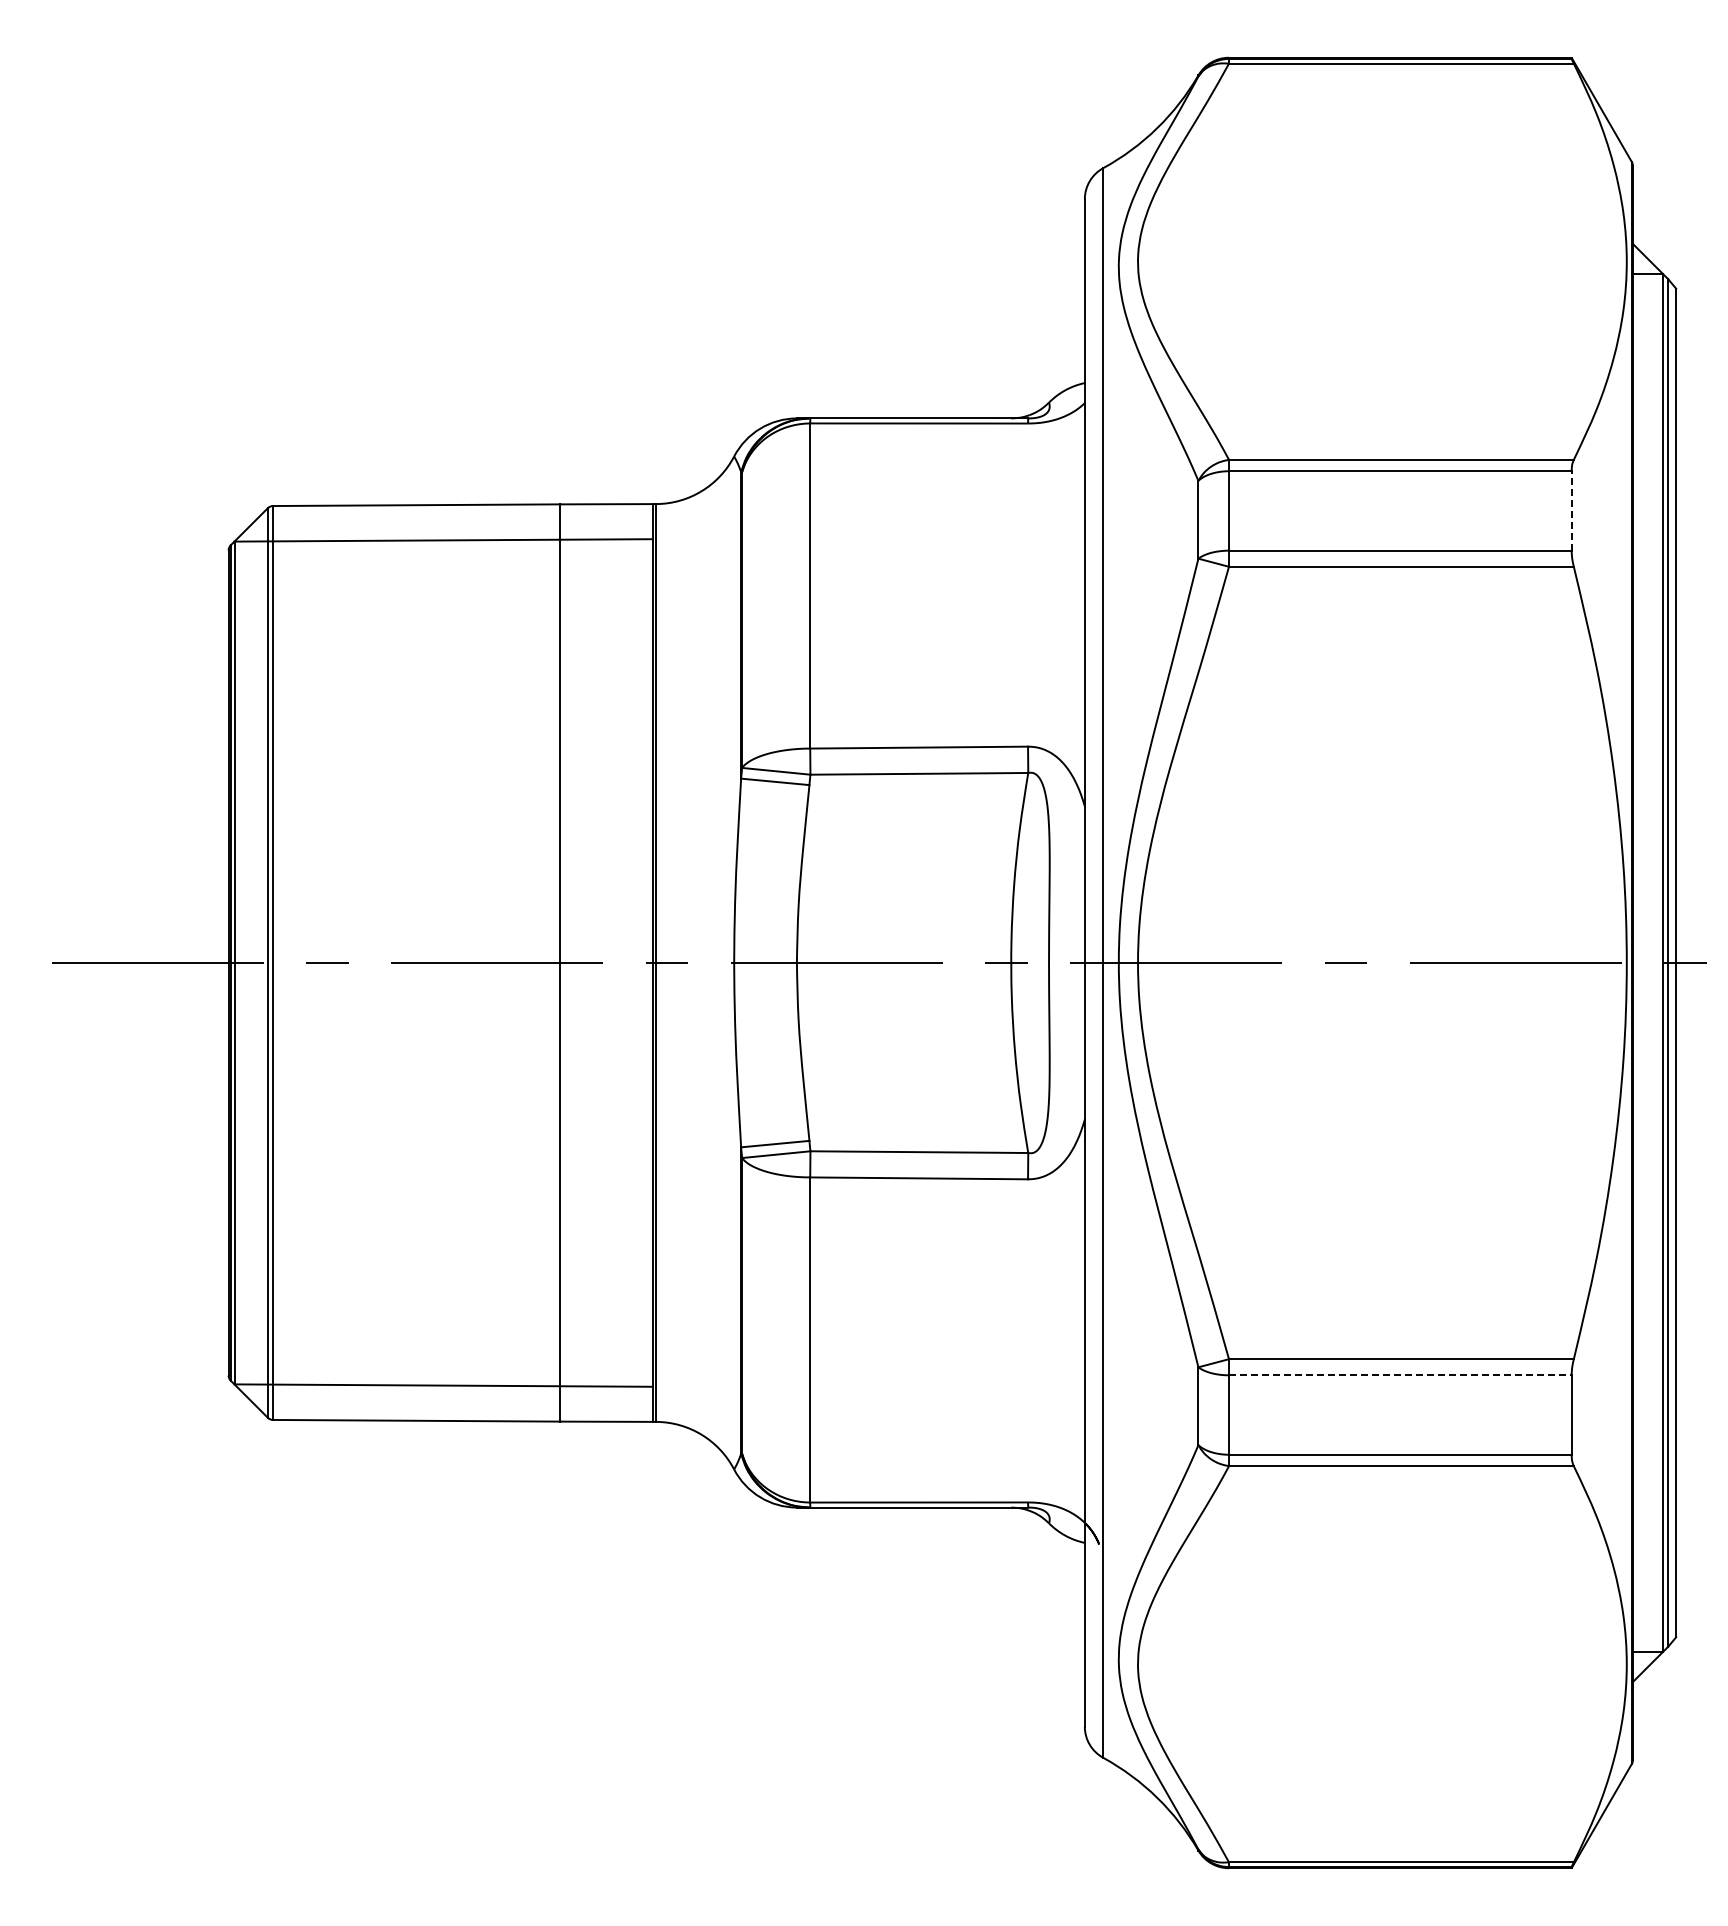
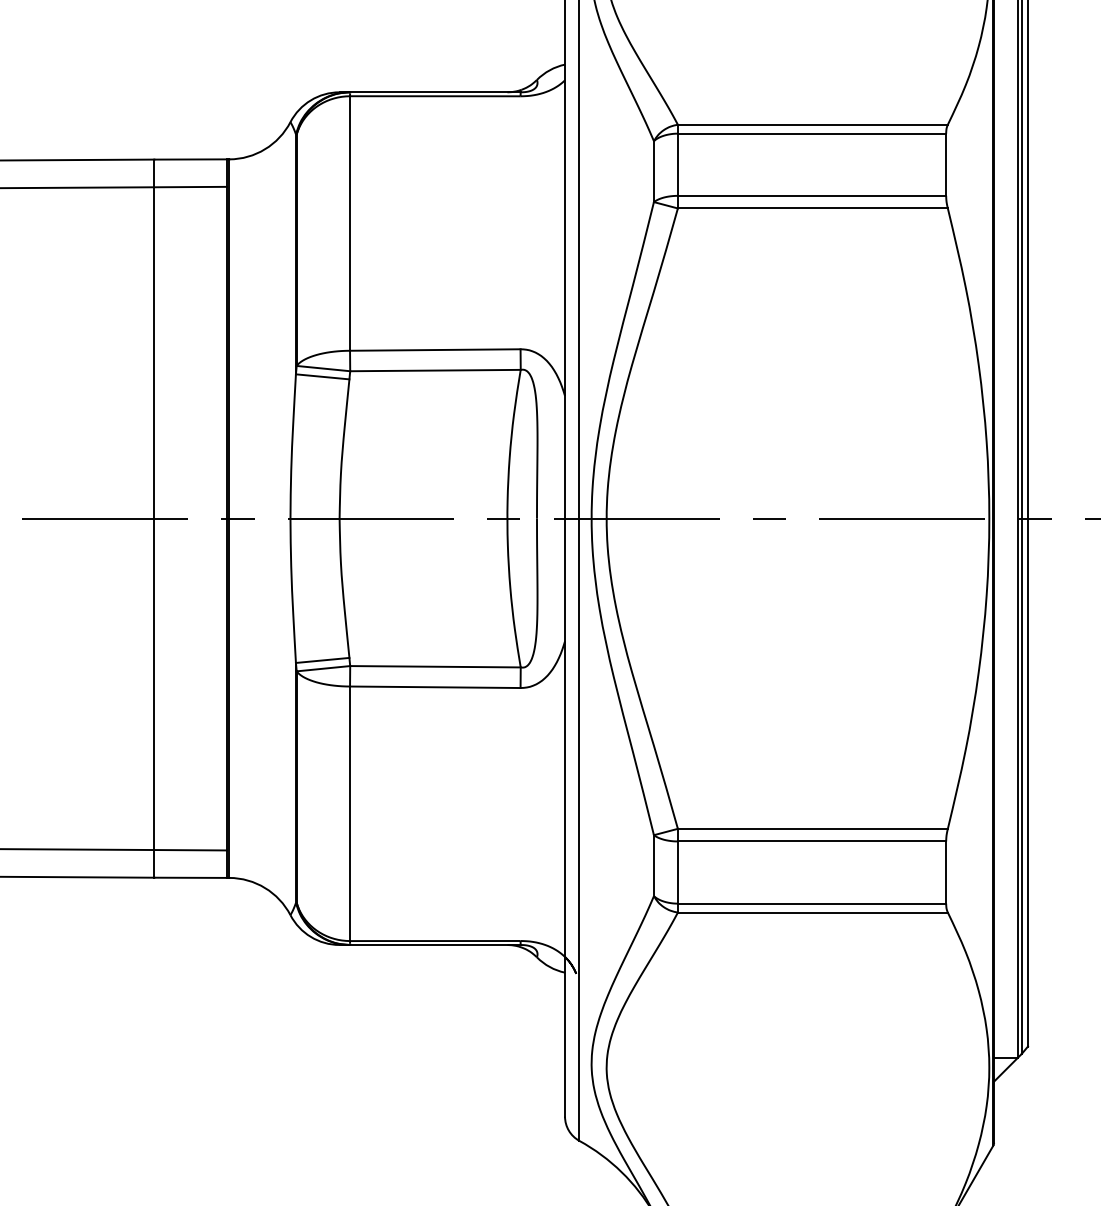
line: (1571, 510) -> (946, 164), dashed -> solid
line: (1400, 1375) -> (812, 841), dashed -> solid

